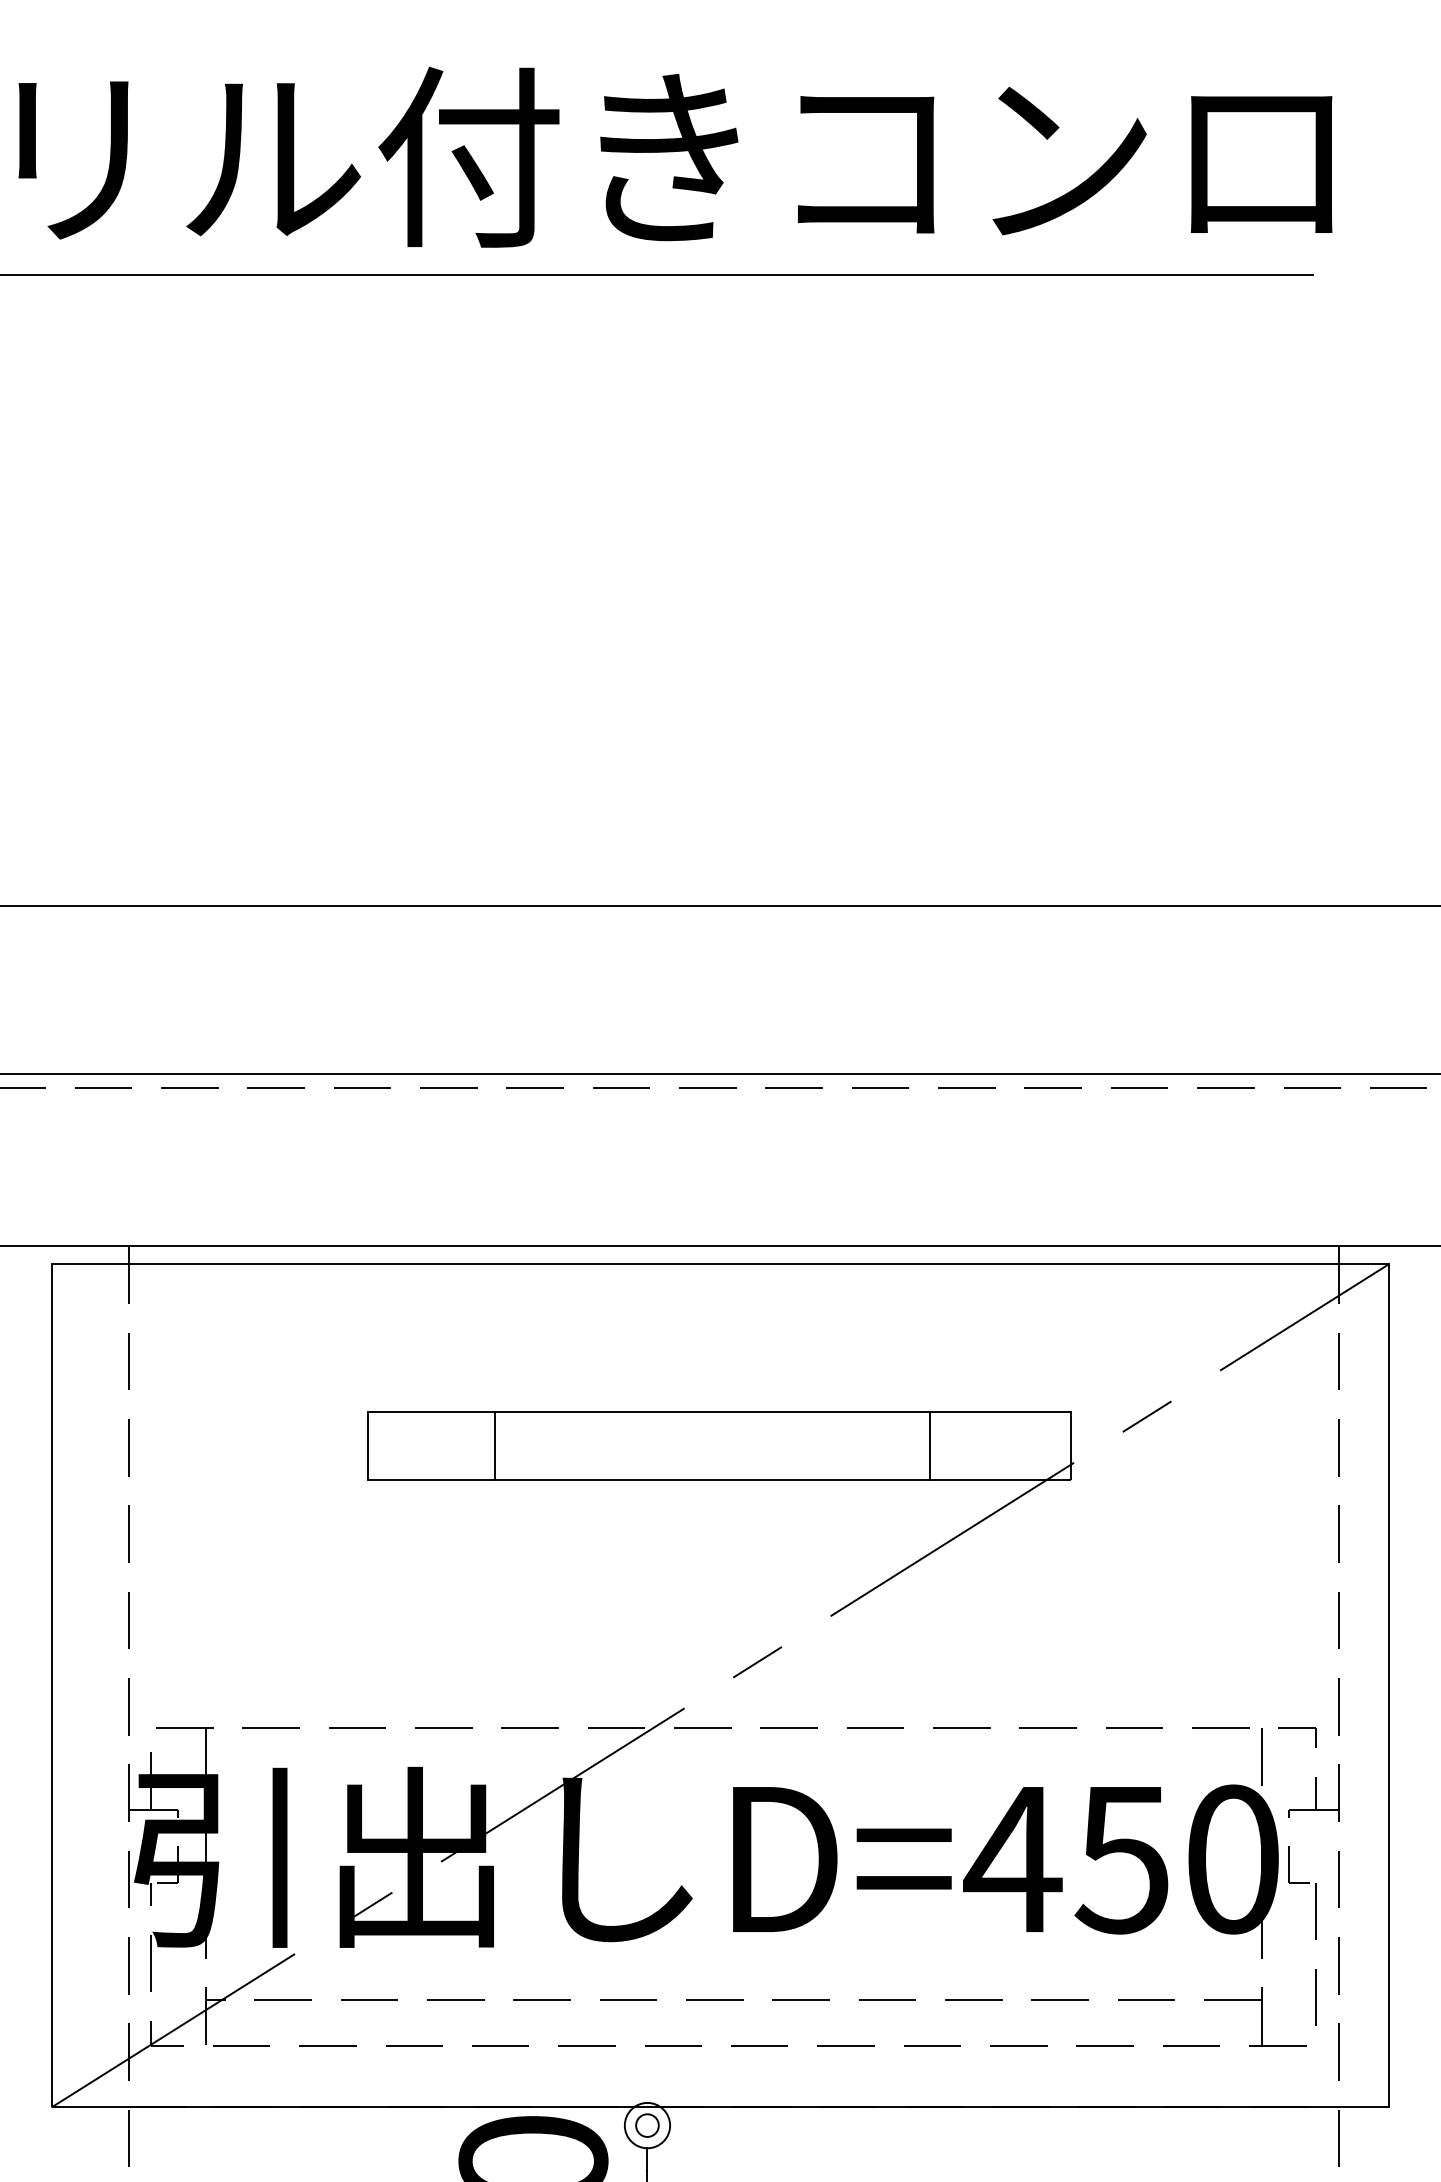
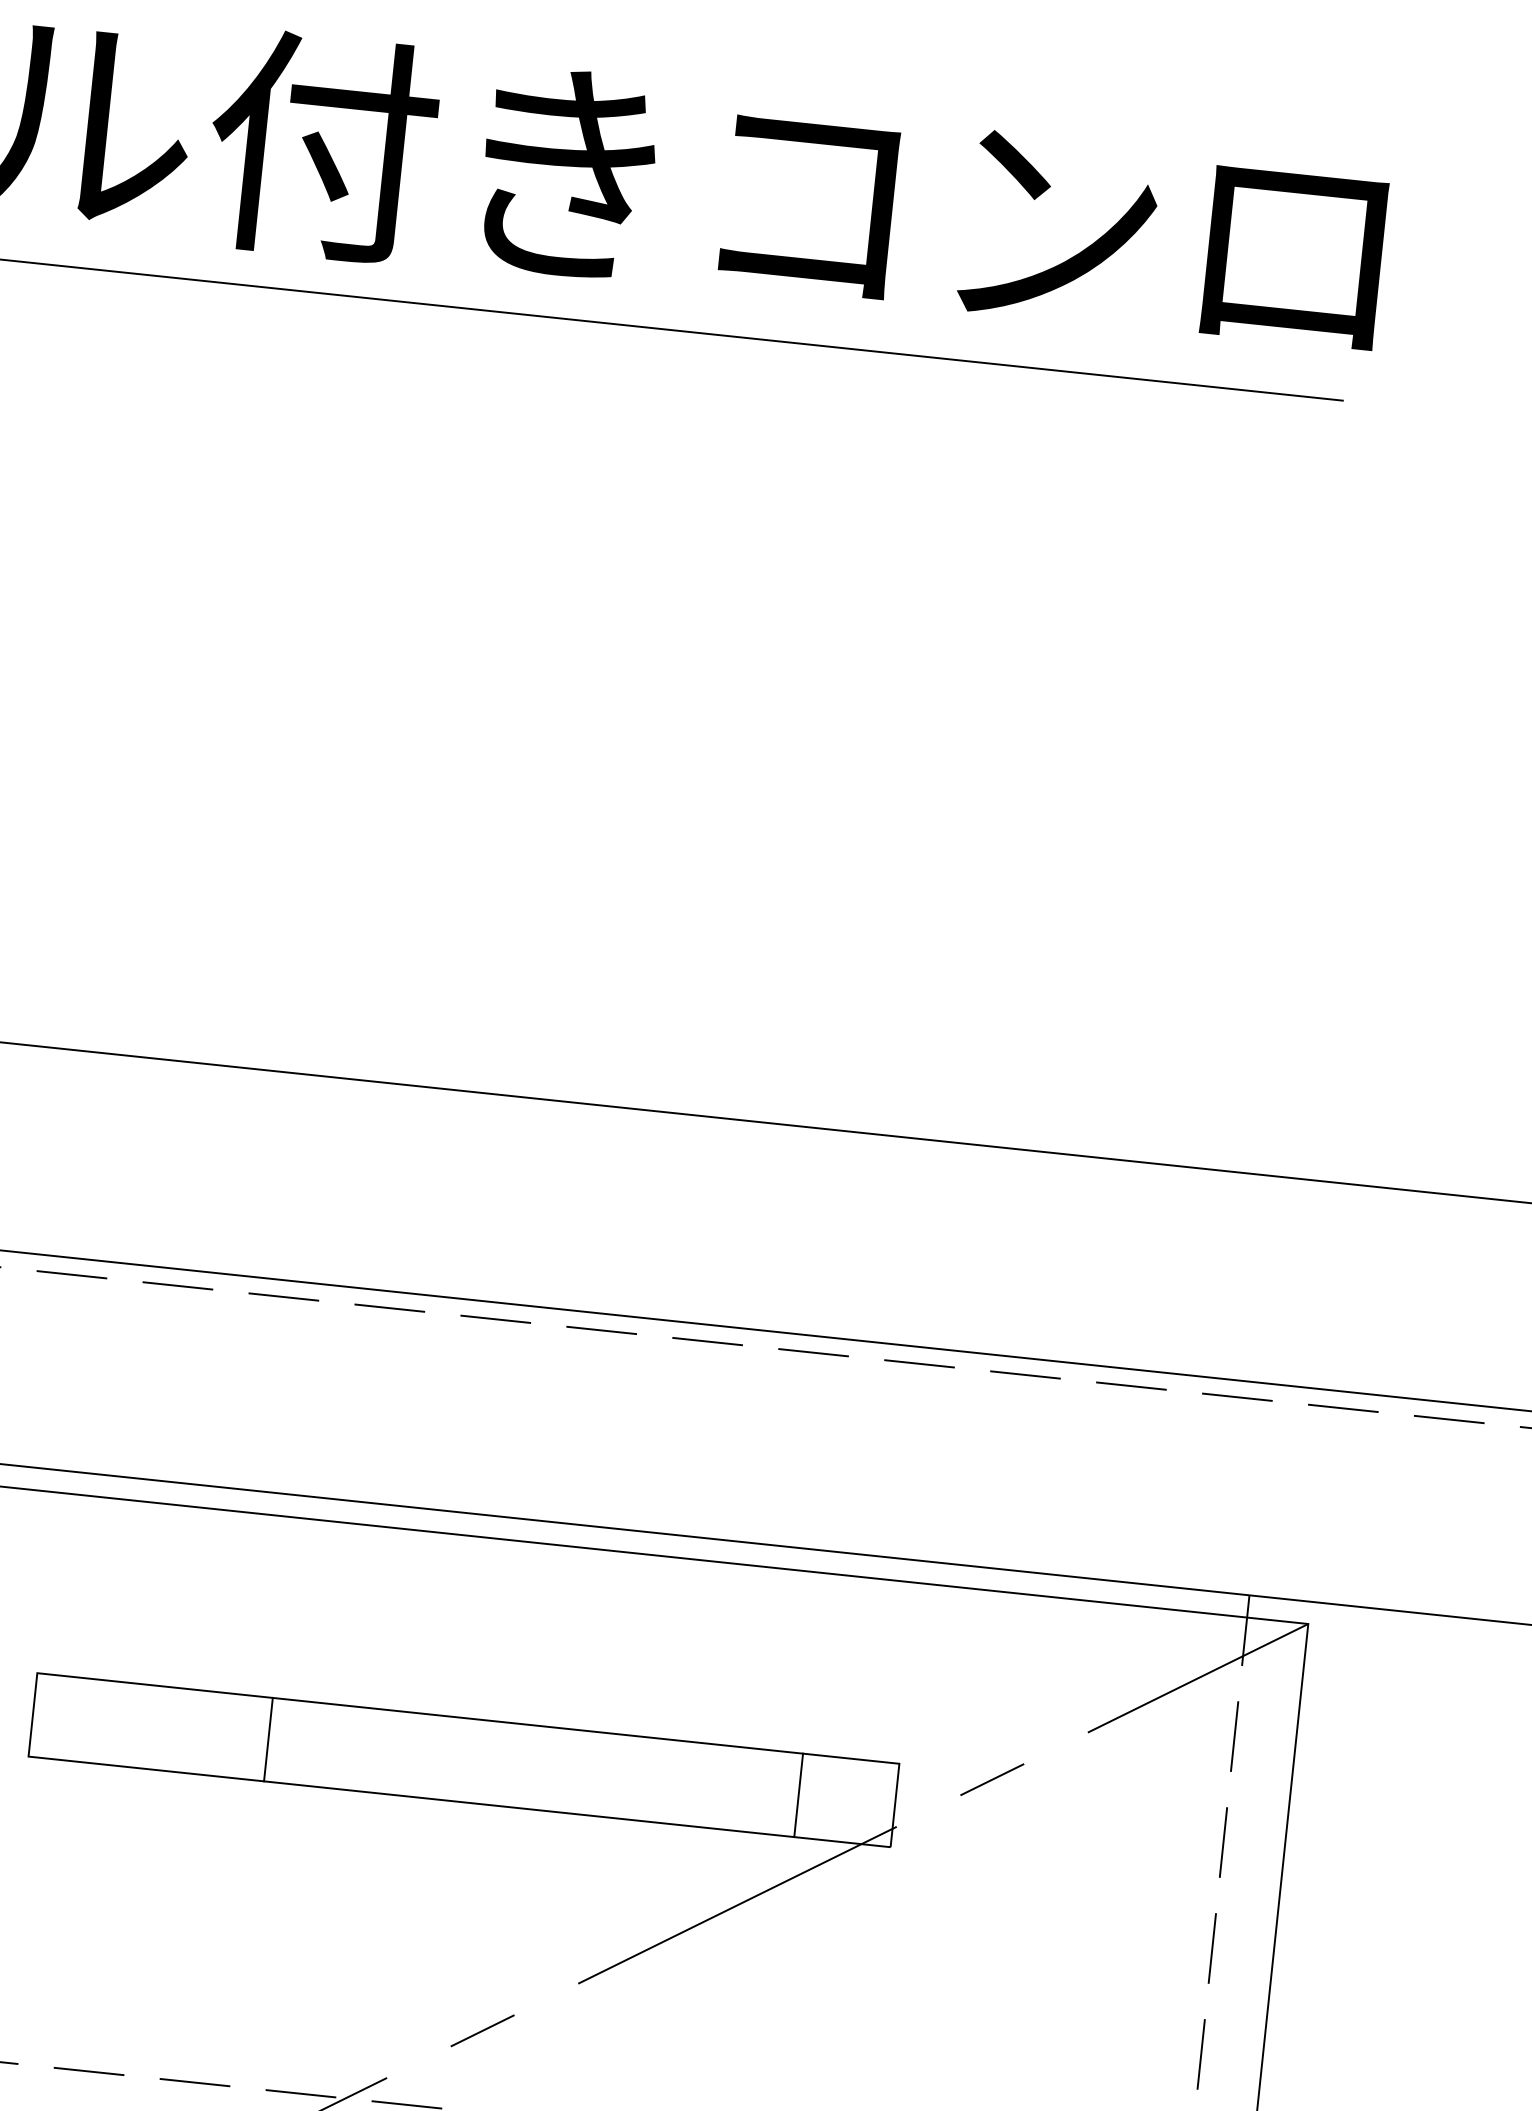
line: (495, 1445) -> (268, 1739), moved
line: (930, 1445) -> (798, 1795), moved

